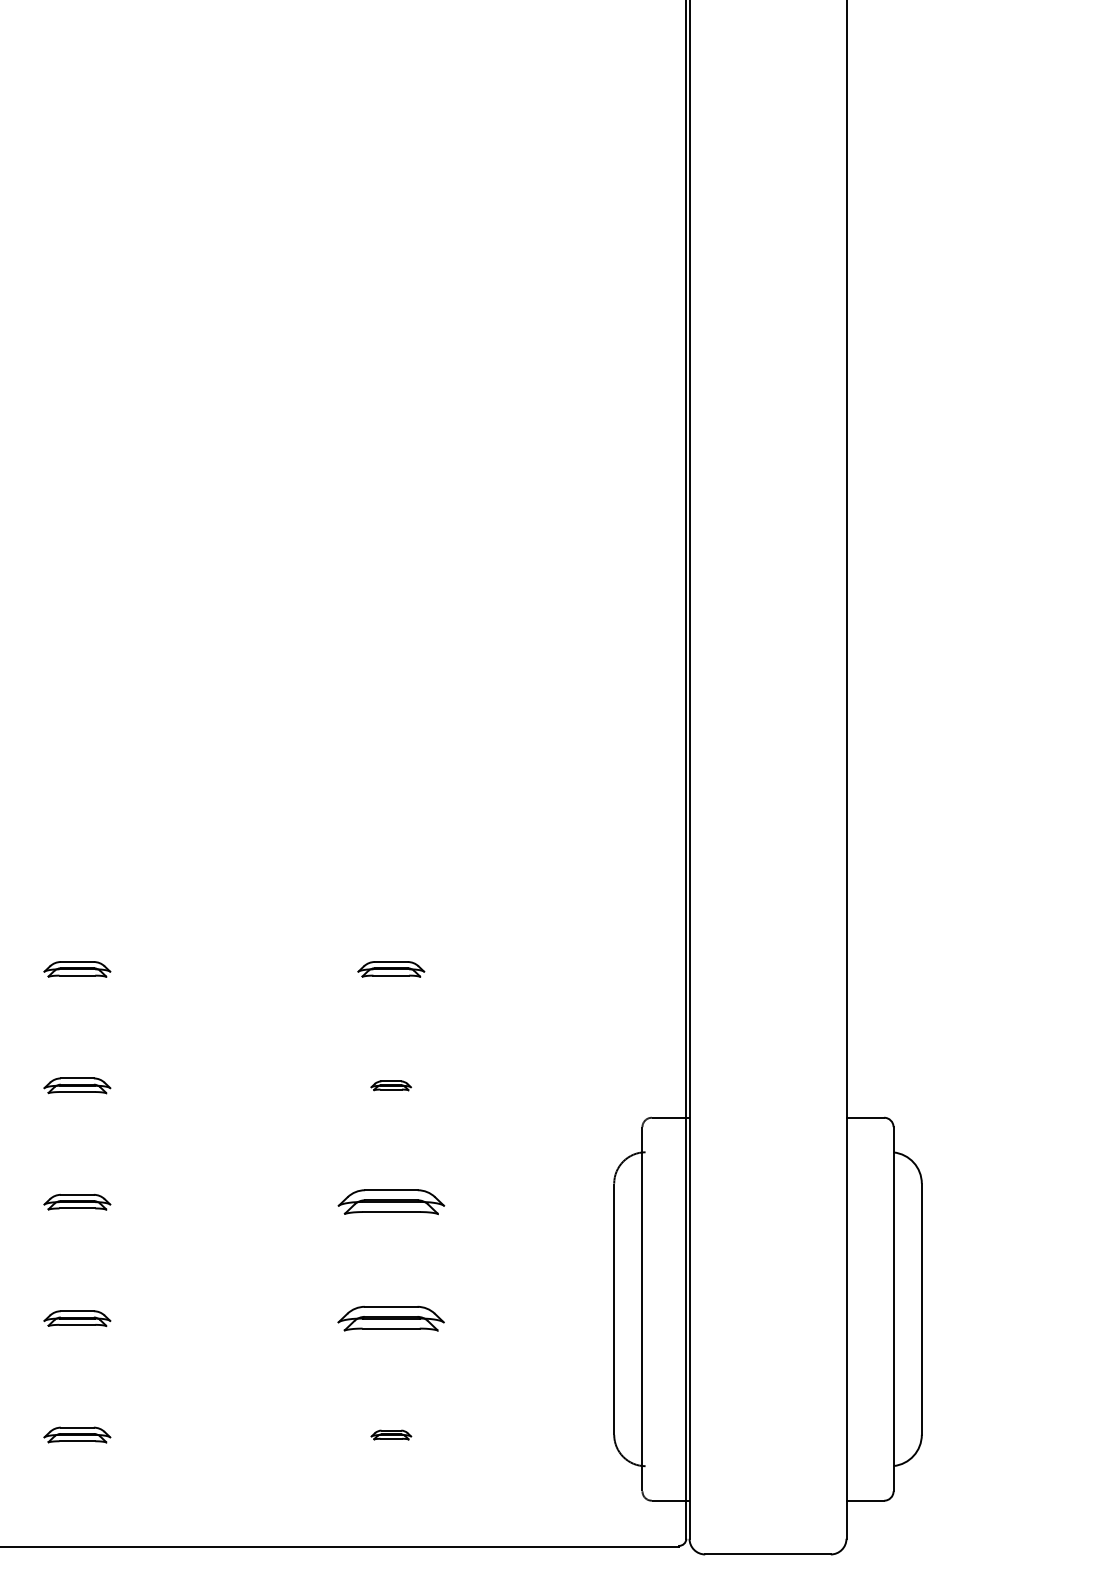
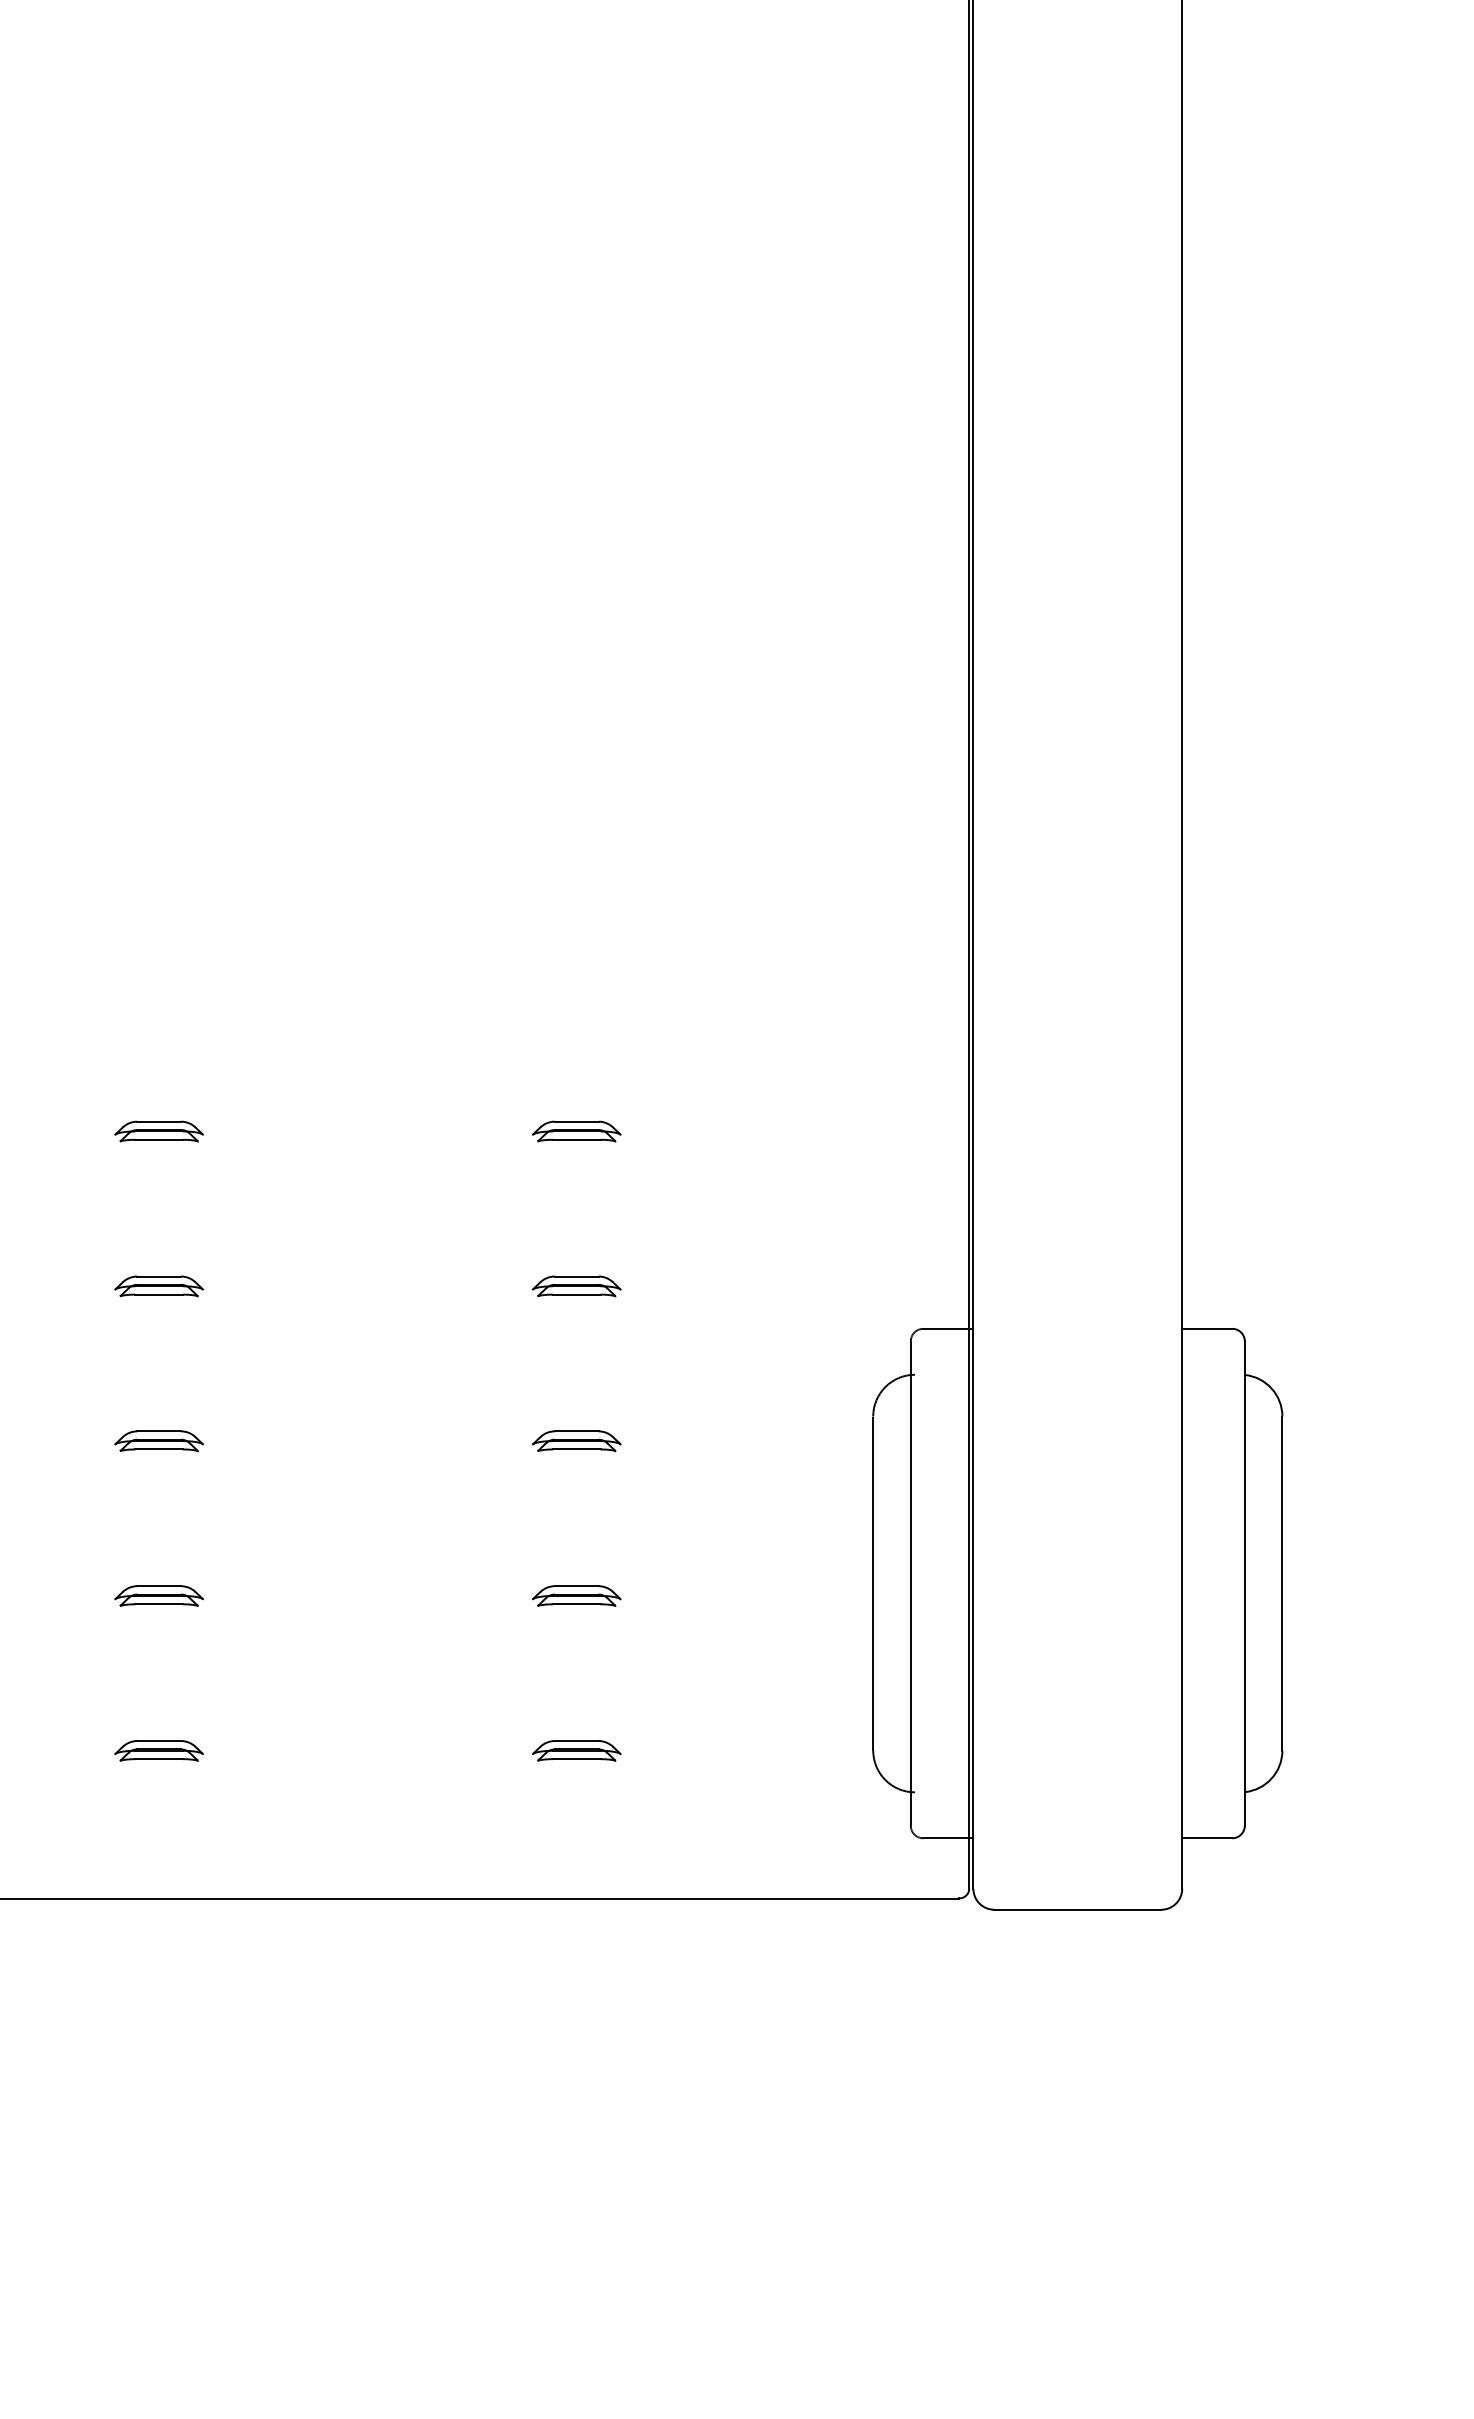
part: (391, 1085) -> (576, 1286), size x1.67
part: (391, 1202) -> (576, 1441), size x0.62
part: (391, 1318) -> (576, 1595), size x0.62
part: (391, 1434) -> (576, 1750), size x1.67

